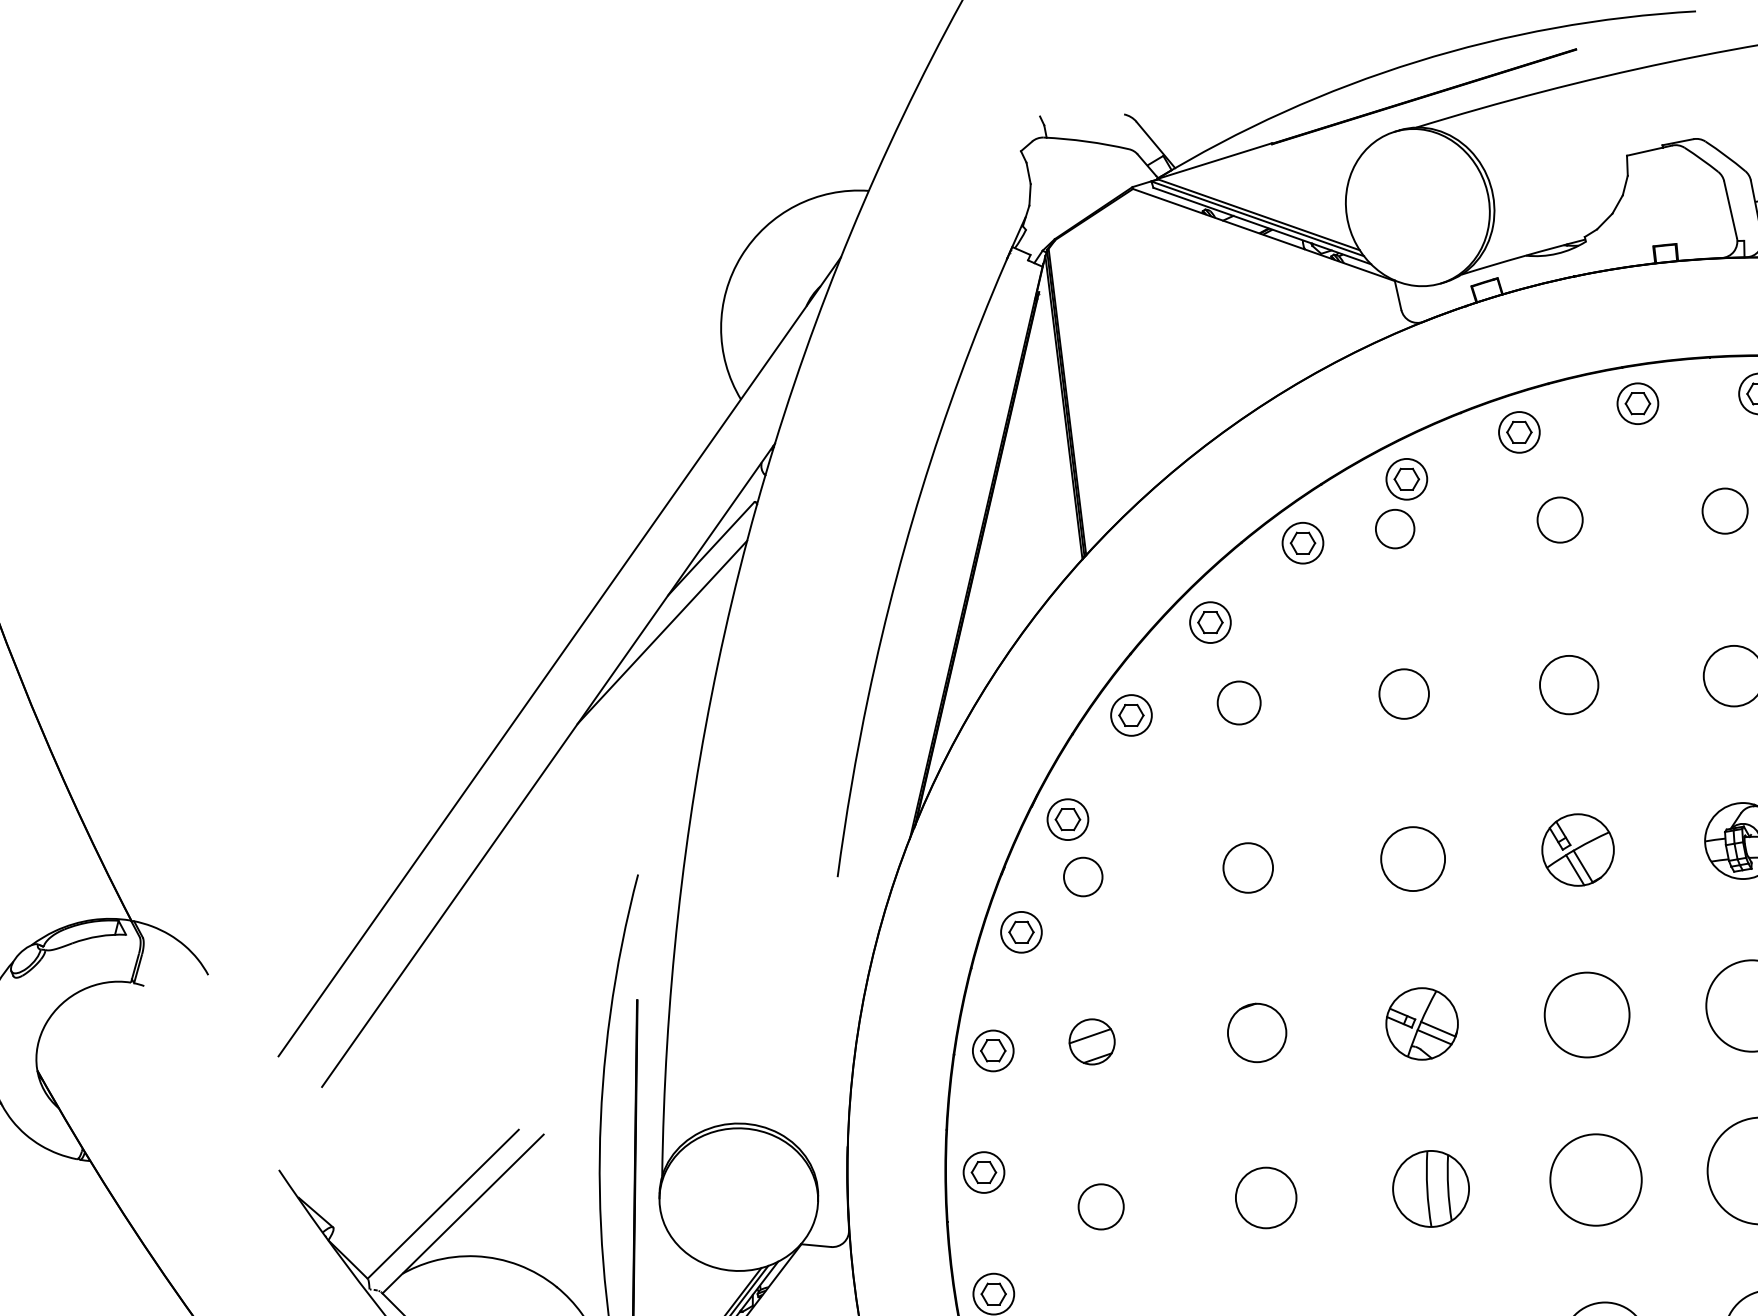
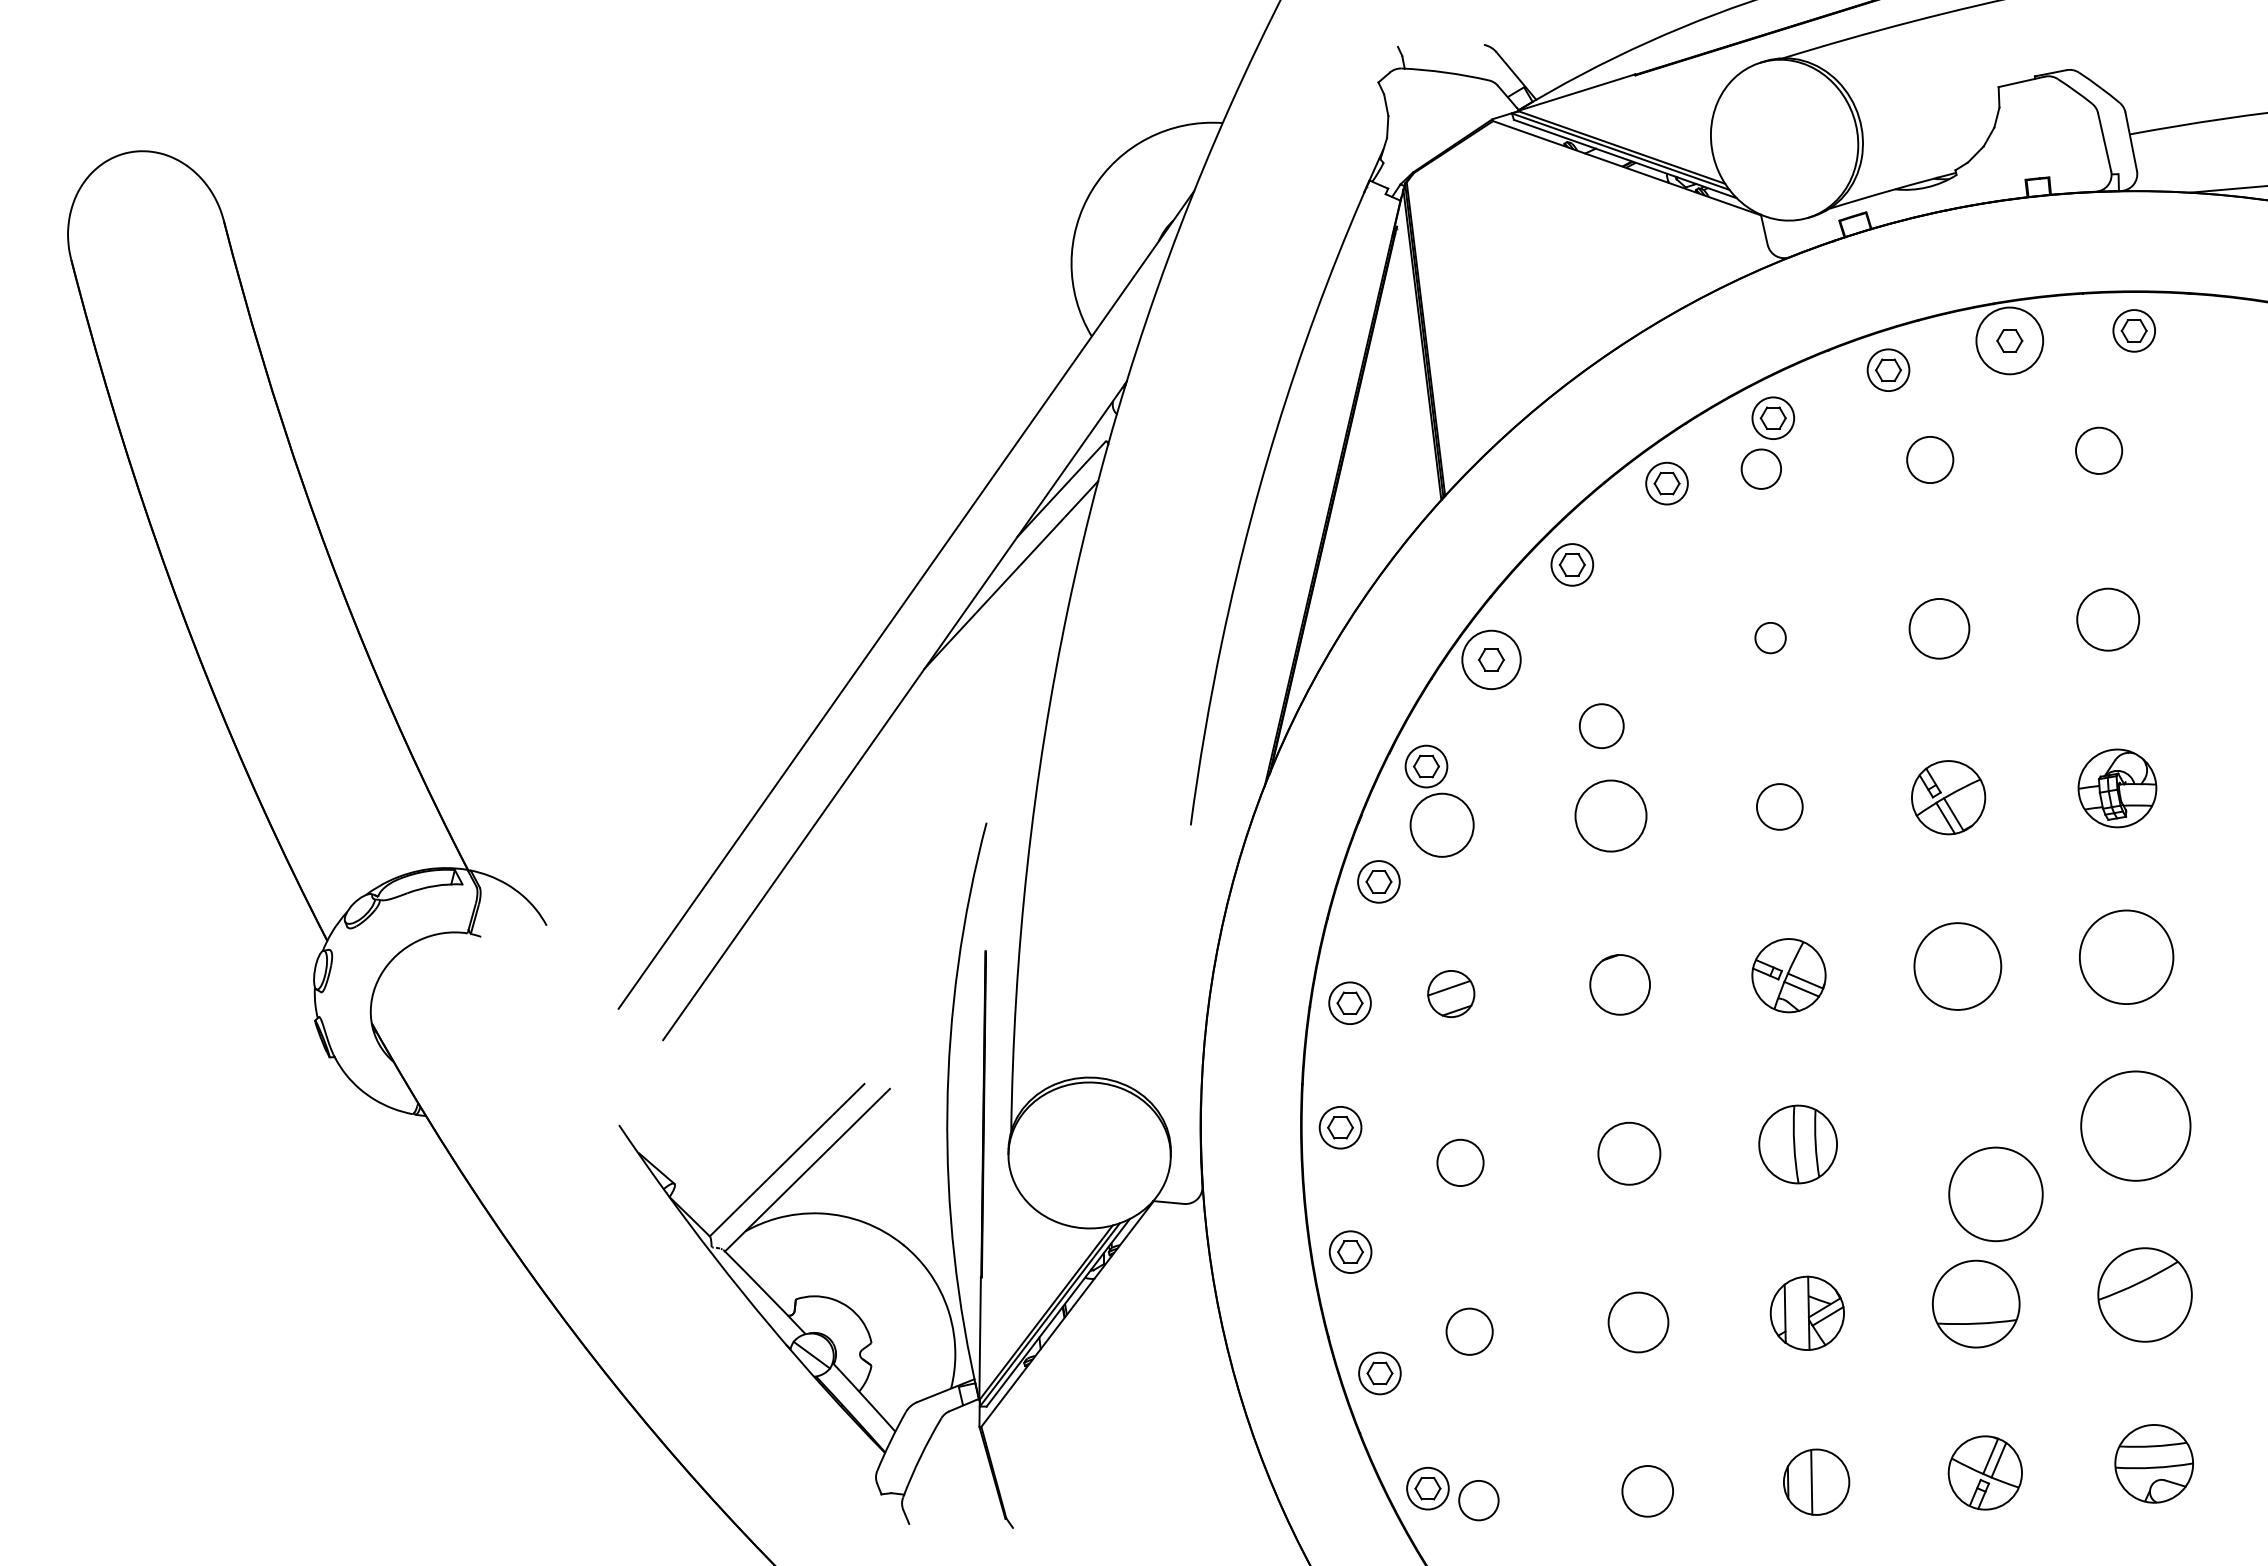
circle: (1637, 403) -> (2009, 340), size x1.6
circle: (1404, 693) -> (1770, 637), size x0.6
circle: (1238, 703) -> (1601, 726), moved
circle: (1131, 715) -> (1491, 659), size x1.4
circle: (1412, 858) -> (1779, 806), size x0.7
circle: (1247, 867) -> (1610, 815), size x1.4
circle: (1082, 877) -> (1441, 825), size x1.6
circle: (1595, 1180) -> (1995, 1194), moved

